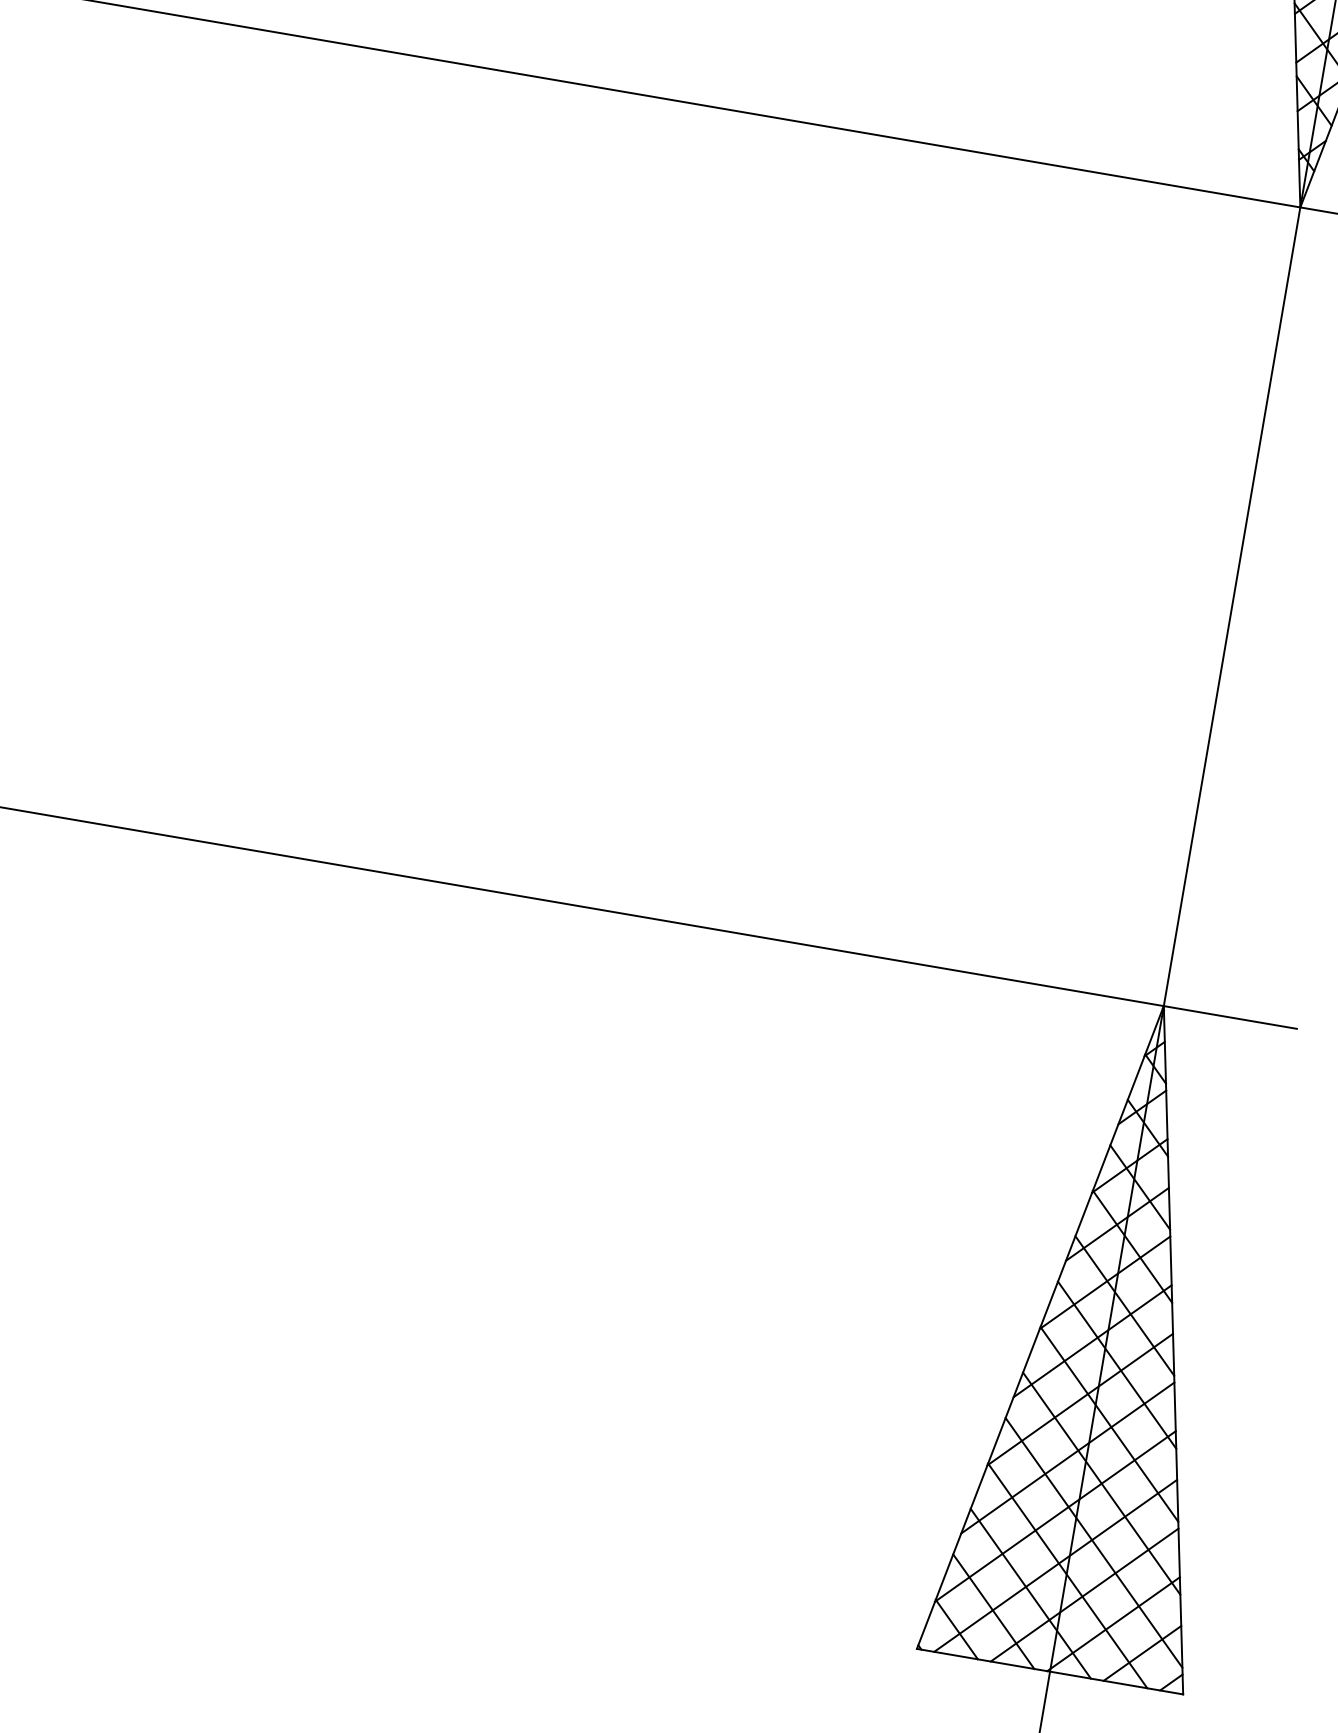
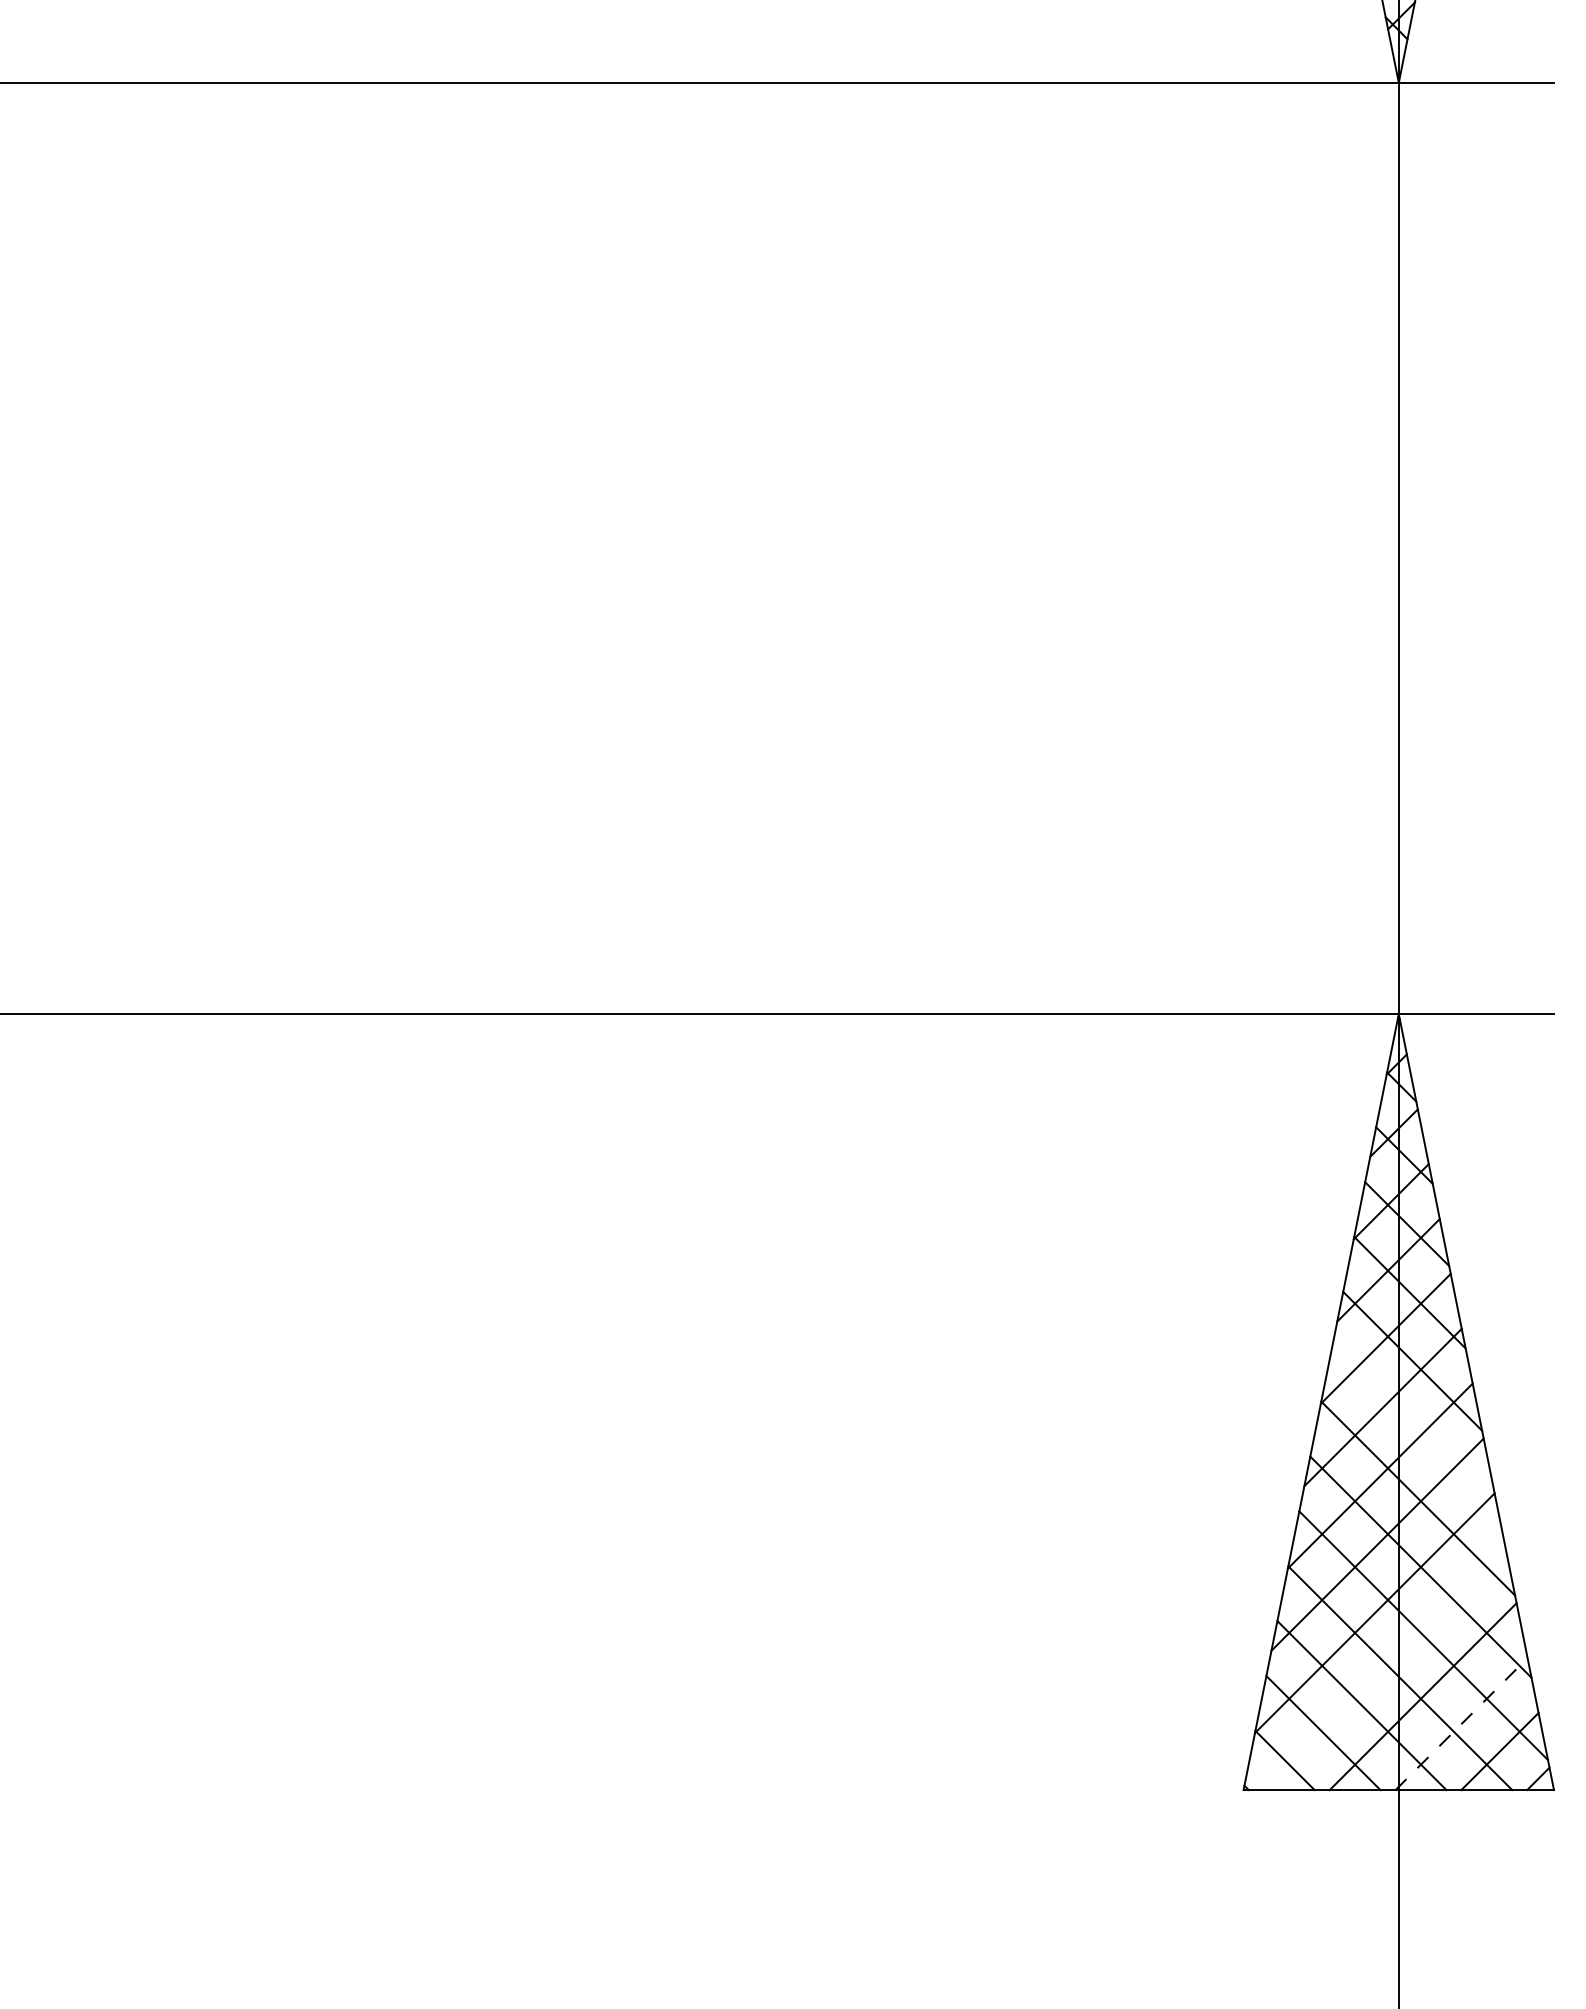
line: (1117, 1364) -> (1415, 1429), removed
line: (1055, 1566) -> (1384, 1669), removed
line: (1113, 1623) -> (1461, 1723), solid -> dashed

